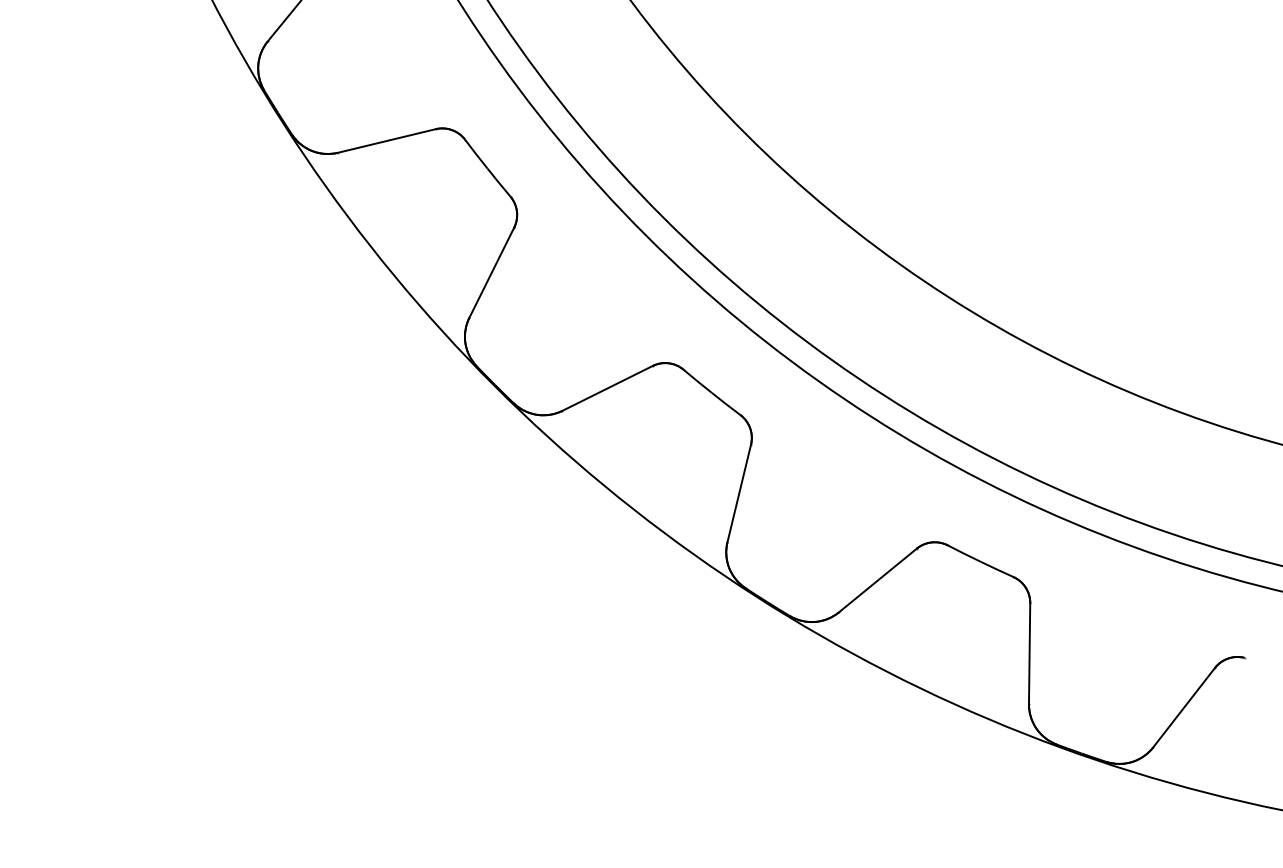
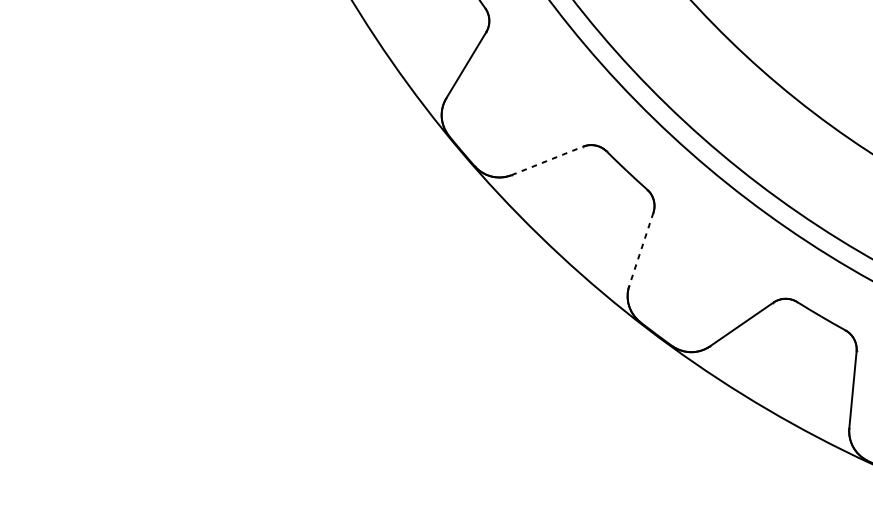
line: (607, 388) -> (547, 160), solid -> dashed
line: (739, 493) -> (641, 249), solid -> dashed

